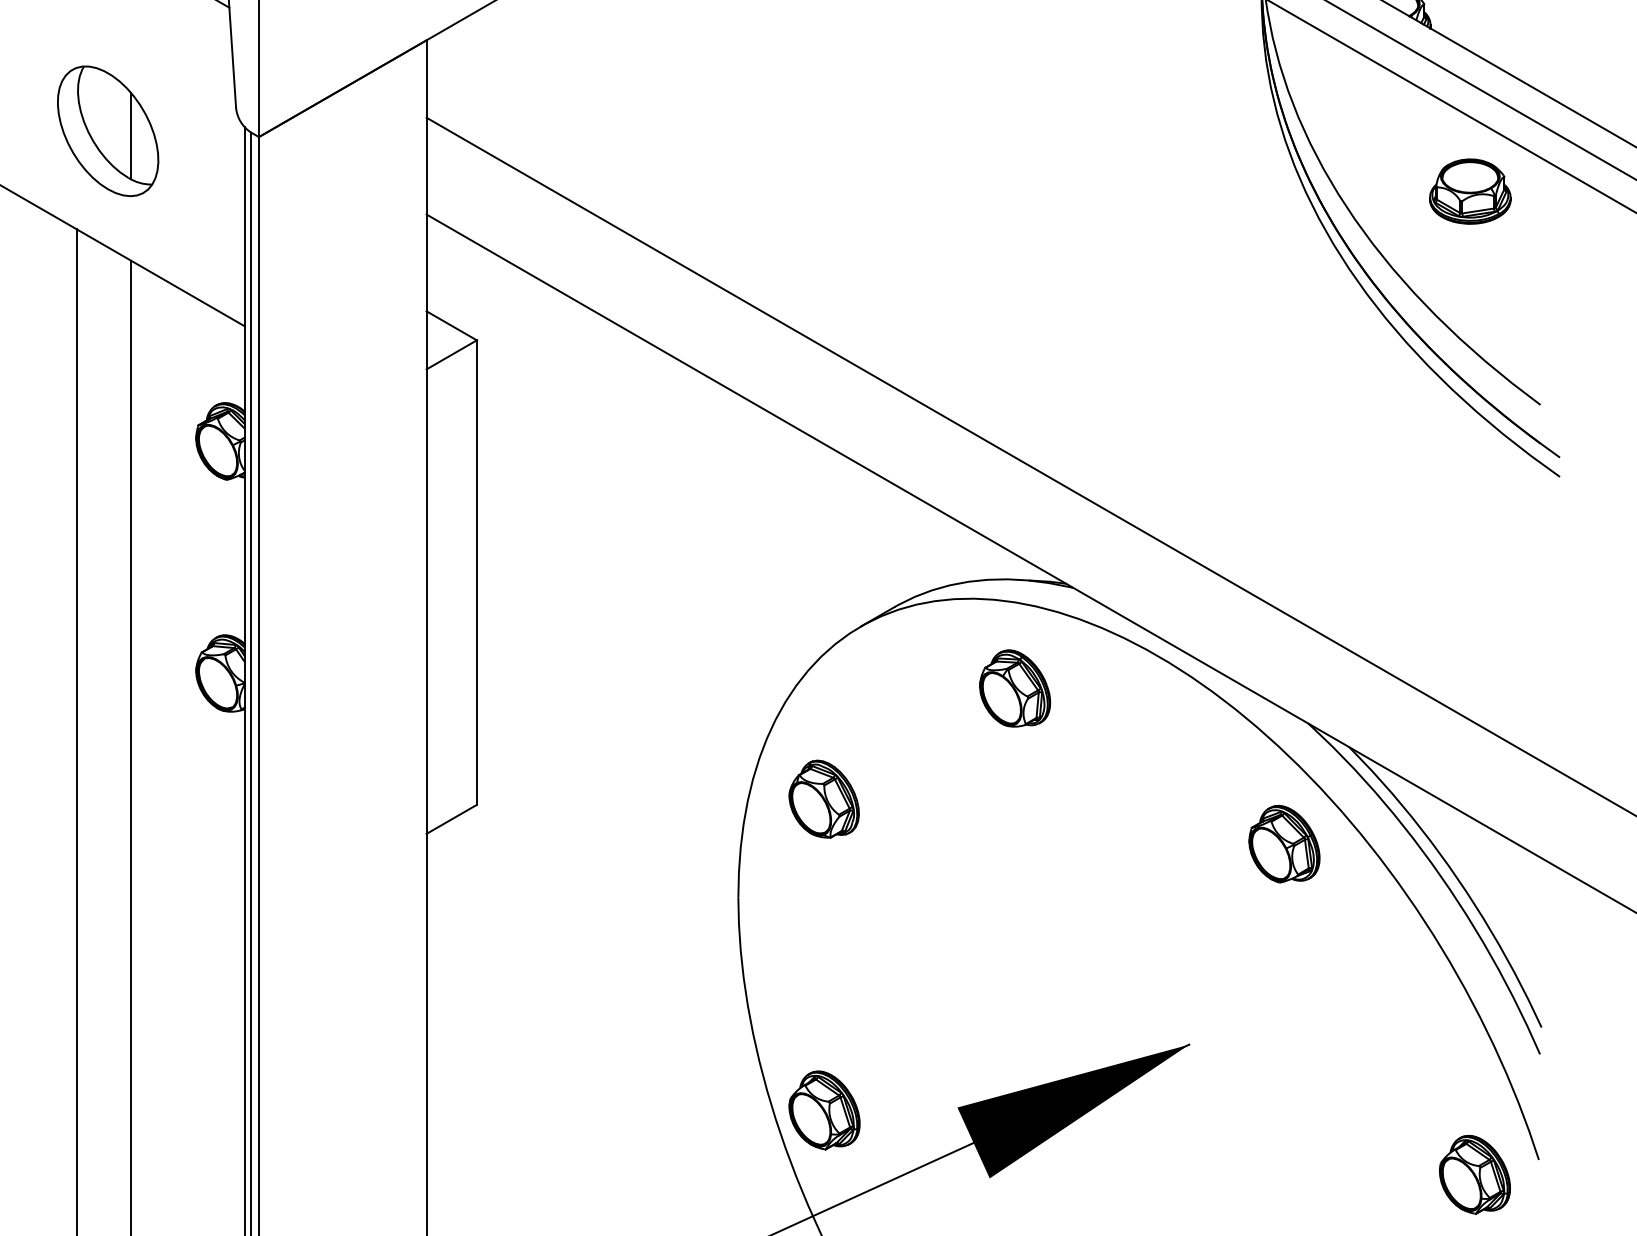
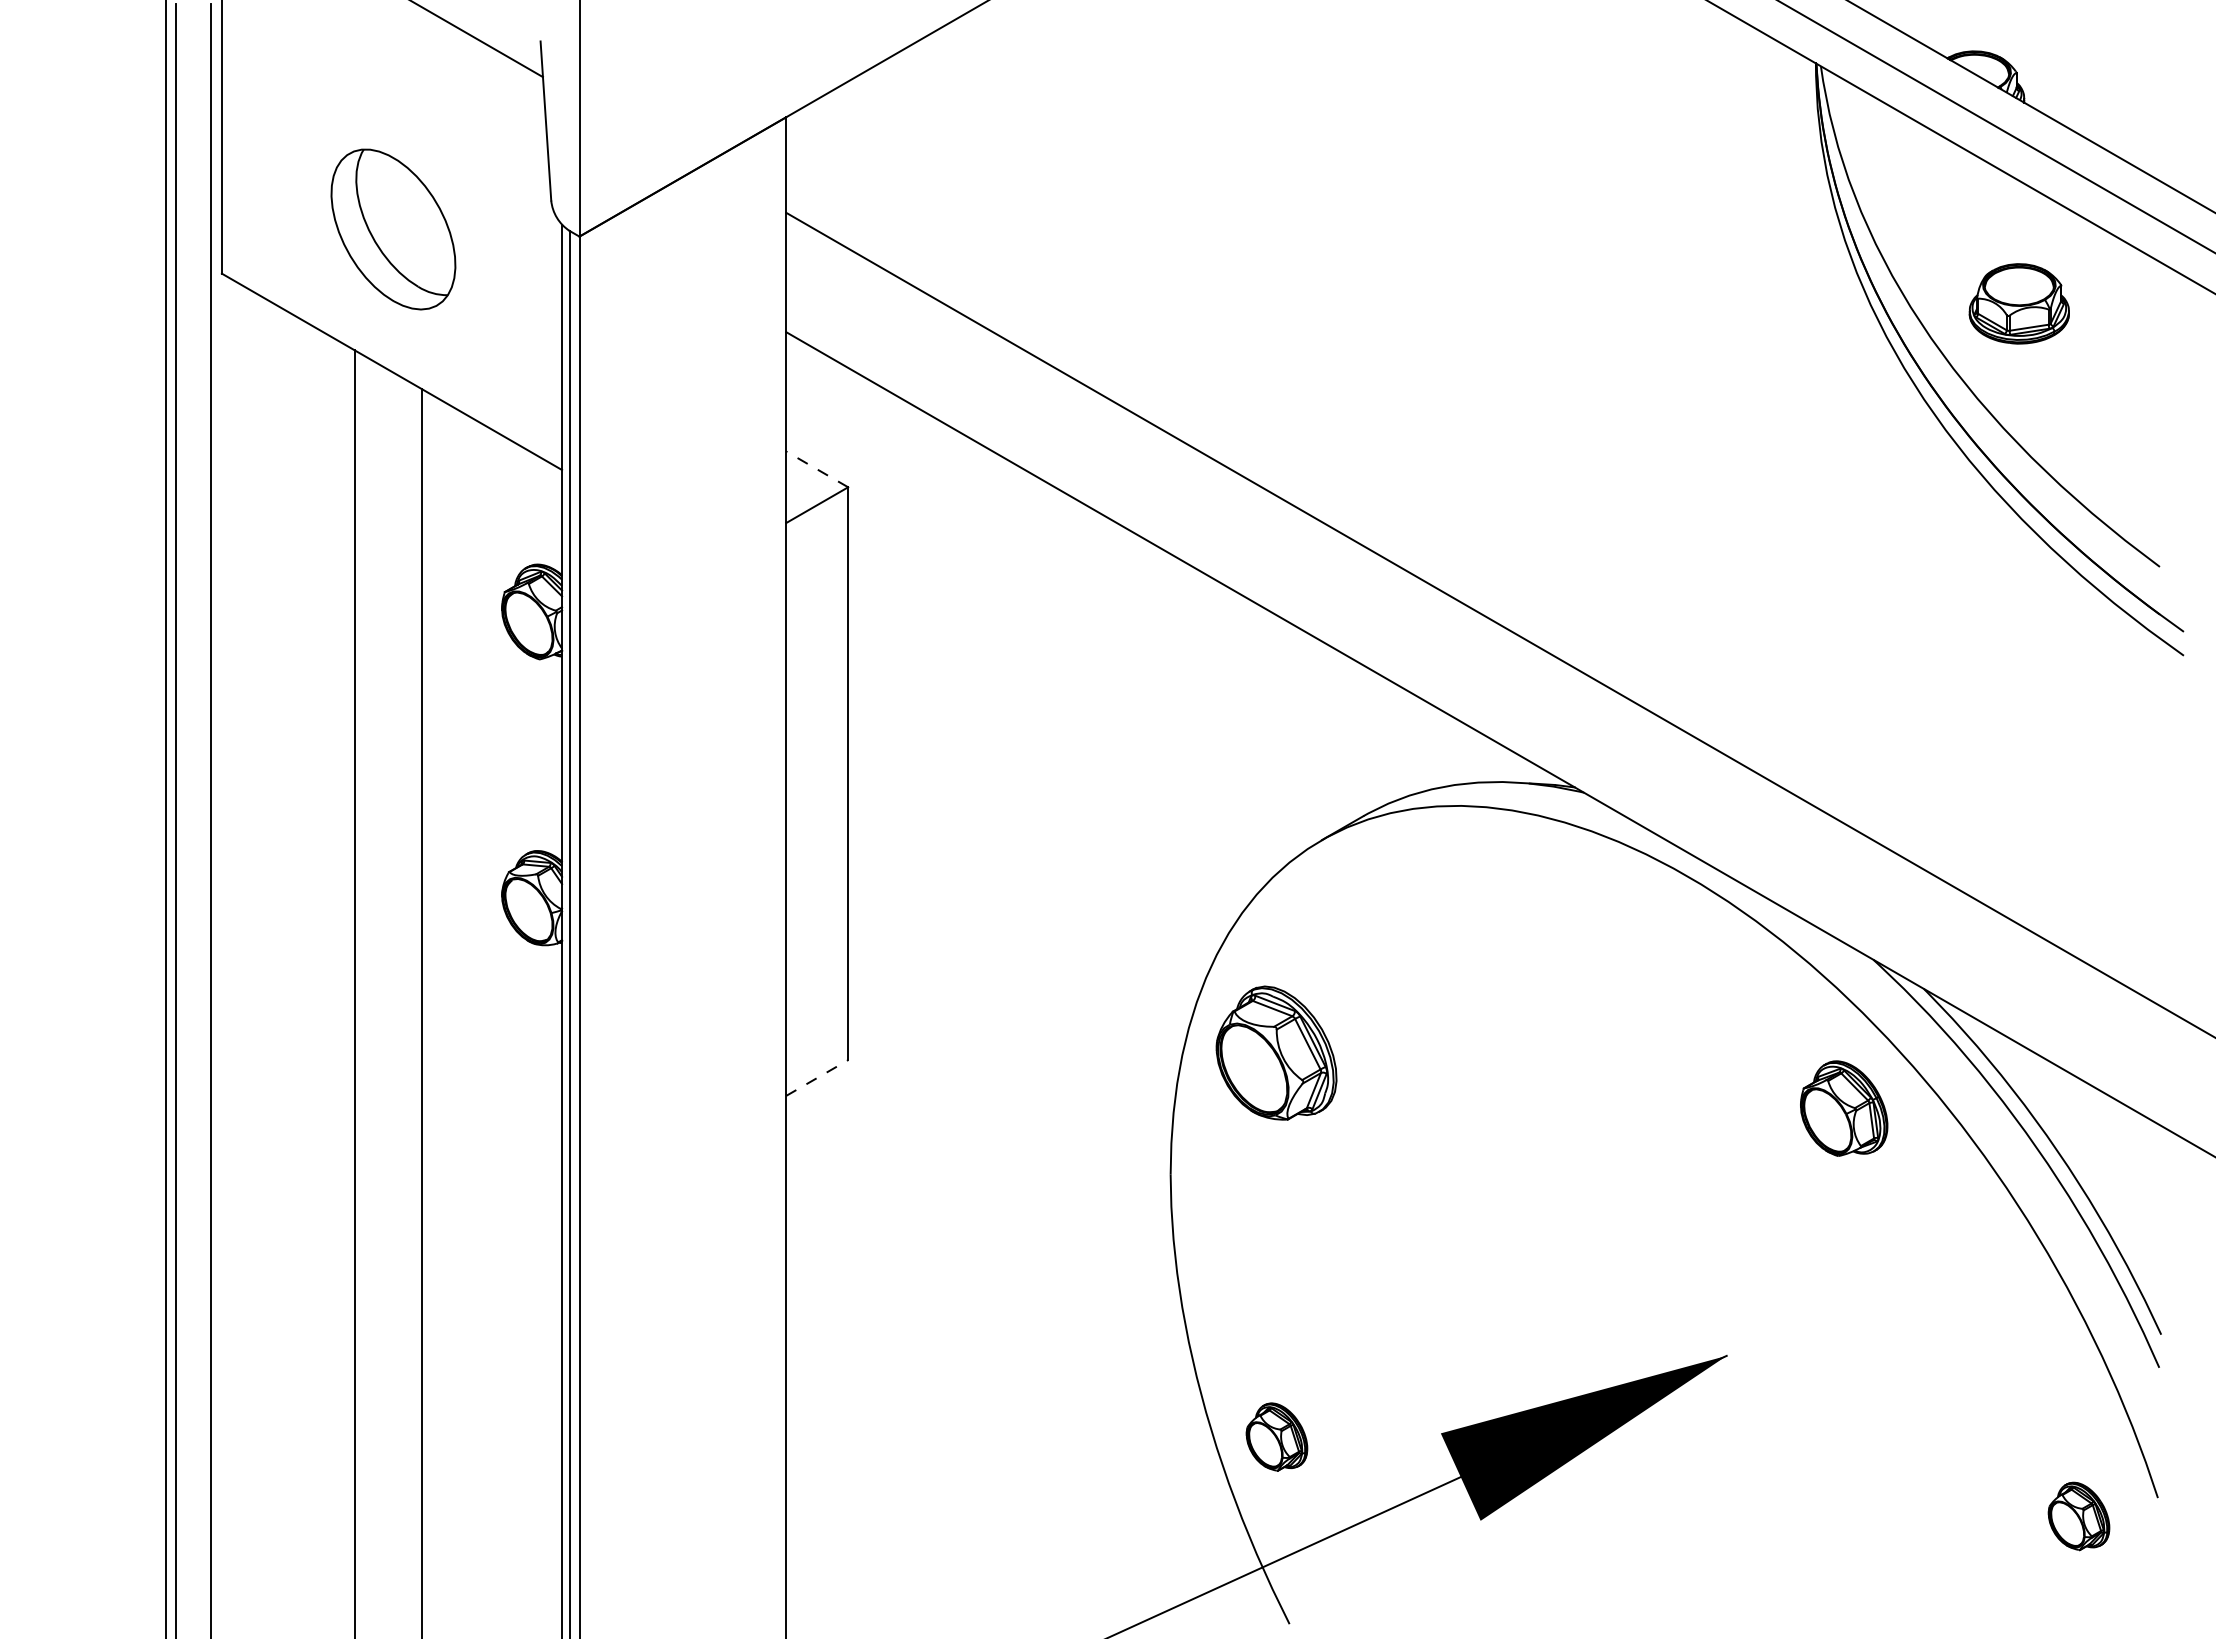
line: (130, 136) -> (421, 235), removed
part: (1469, 191) -> (2018, 303), moved
line: (451, 325) -> (817, 469), solid -> dashed
part: (1014, 688) -> (1511, 916), removed
part: (824, 798) -> (1276, 1052), size x1.4
line: (451, 819) -> (817, 1078), solid -> dashed
part: (824, 1110) -> (1276, 1437), size x0.7
part: (1474, 1174) -> (2078, 1516), size x0.7

